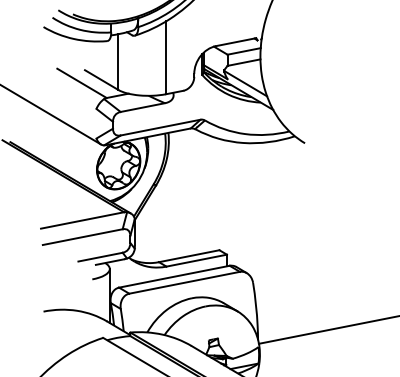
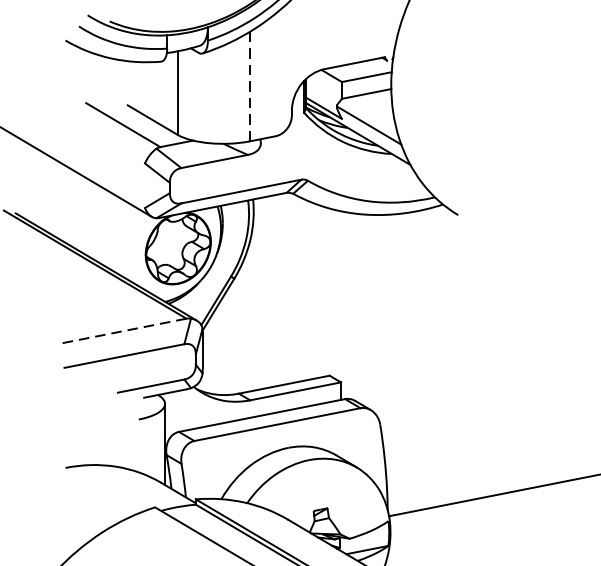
line: (166, 57) -> (250, 86), solid -> dashed
line: (82, 220) -> (124, 331), solid -> dashed

